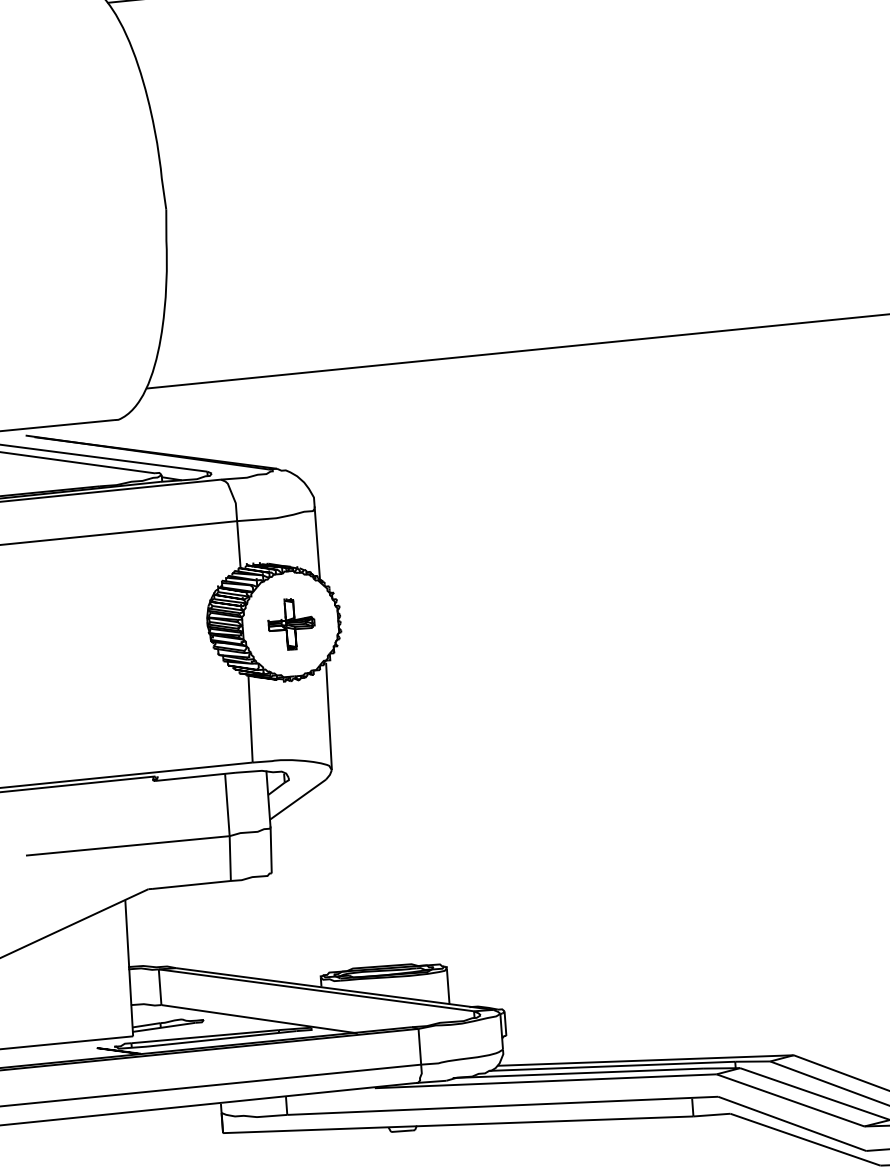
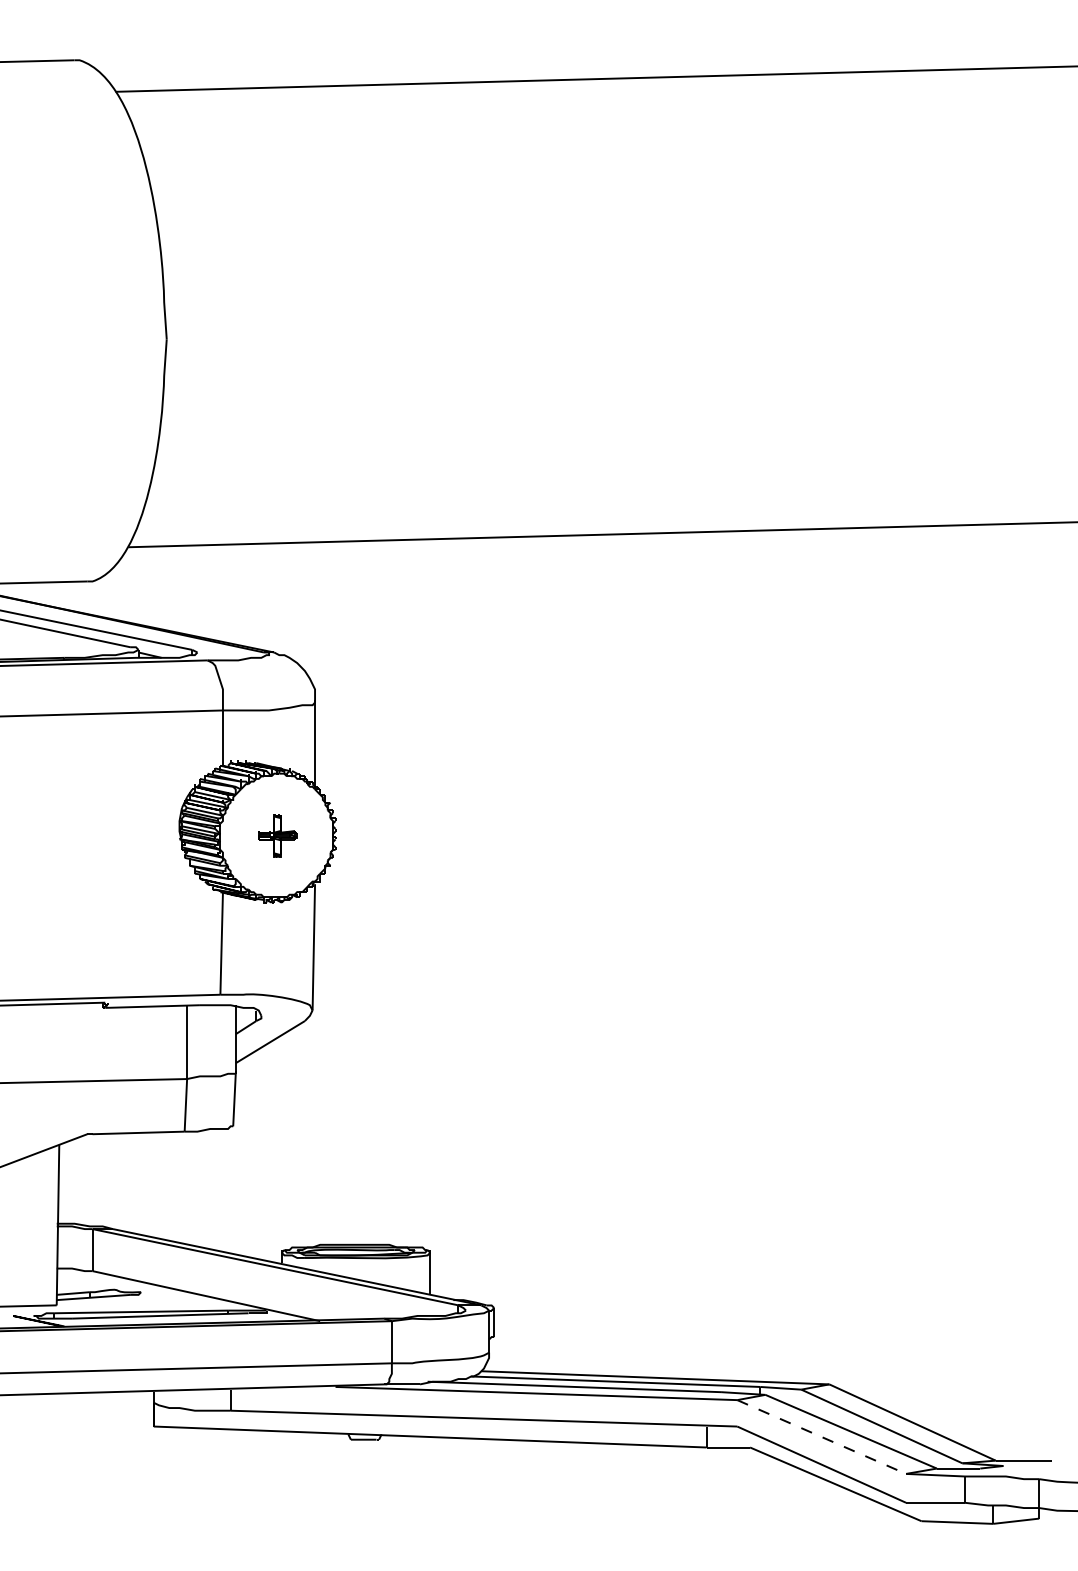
part: (291, 623) -> (277, 835), size x0.7
line: (791, 1100) -> (822, 1437), solid -> dashed

